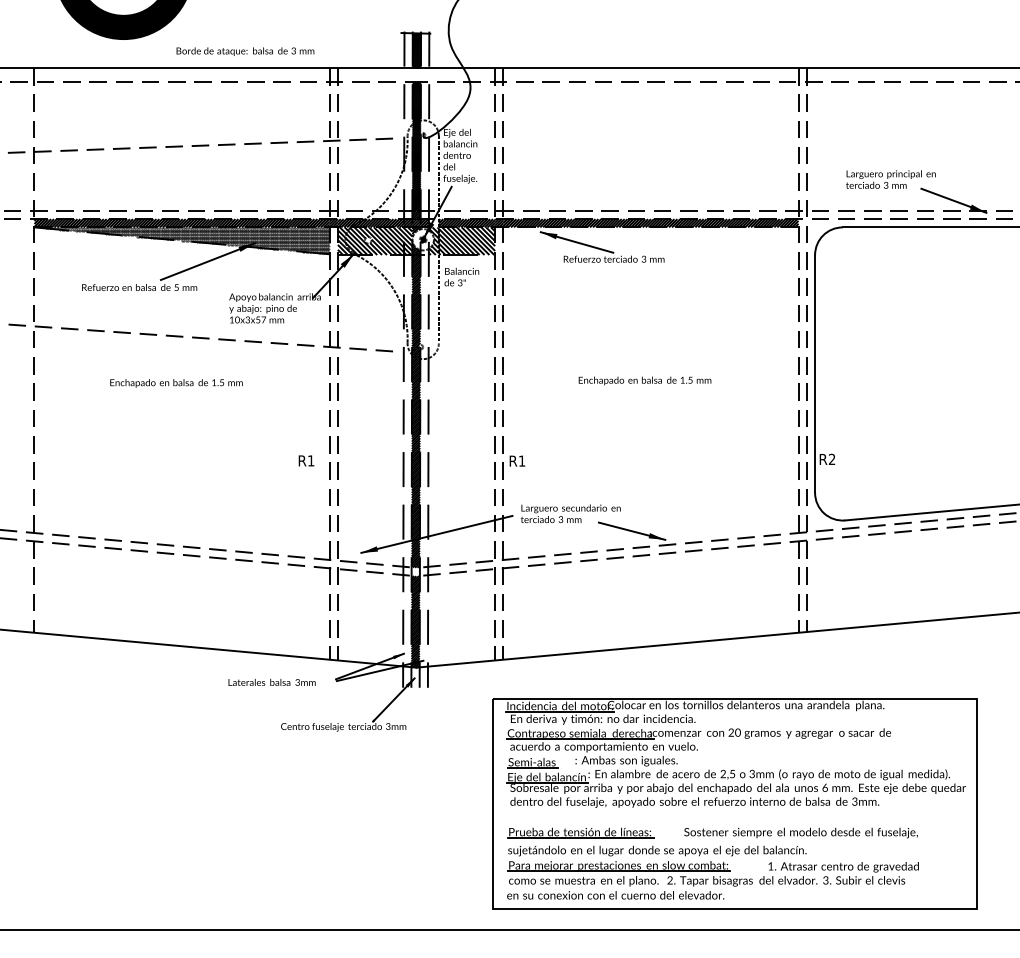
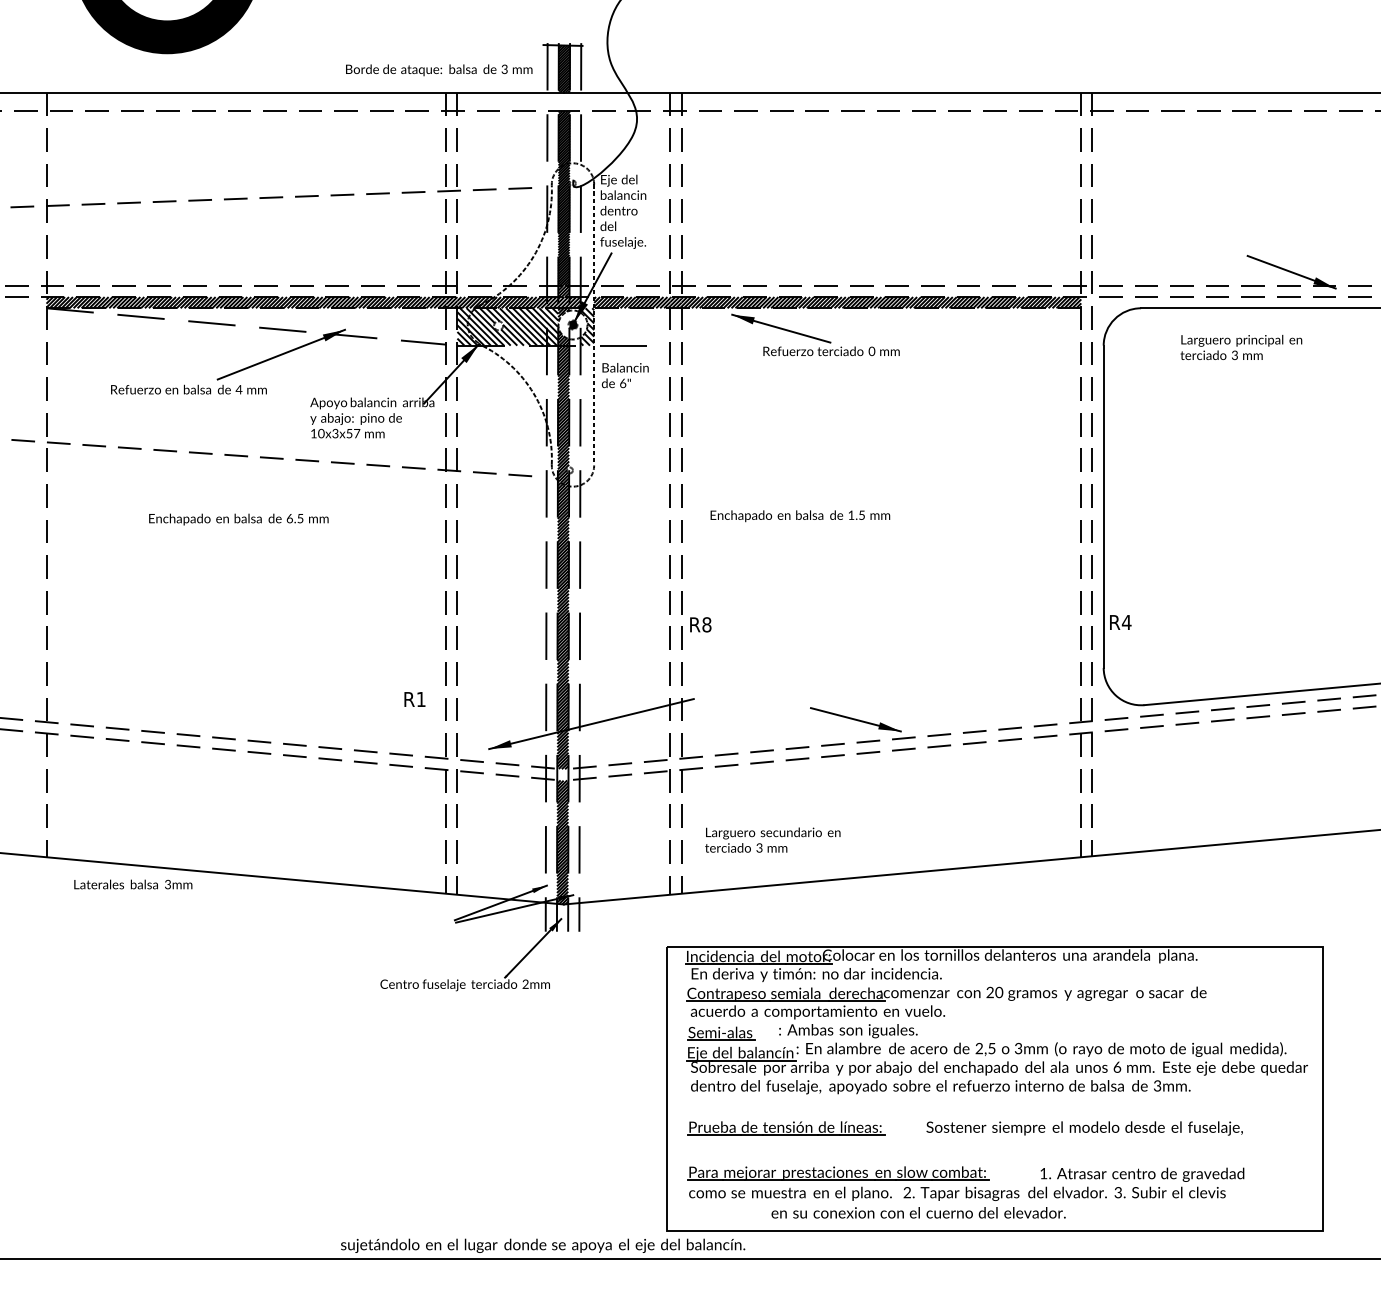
text: (245, 51) -> (439, 70), moved
text: (891, 179) -> (1241, 347), moved
hatch: (187, 240) -> (253, 326), removed
hatch: (467, 240) -> (632, 326), removed
text: (643, 260) -> (871, 352), 3 -> 0
text: (460, 282) -> (623, 382), 3" -> 6"
text: (176, 287) -> (238, 389), 5 -> 4
text: (645, 381) -> (800, 516), moved
text: (213, 382) -> (289, 518), 1.5 -> 6.5
text: (831, 458) -> (1126, 621), R2 -> R4
text: (306, 460) -> (414, 699), moved
text: (521, 460) -> (706, 624), R1 -> R8
text: (570, 513) -> (772, 839), moved
text: (272, 682) -> (133, 884), moved
text: (388, 727) -> (525, 985), 3mm -> 2mm
text: (657, 850) -> (543, 1245), moved
text: (615, 895) -> (918, 1212), moved

